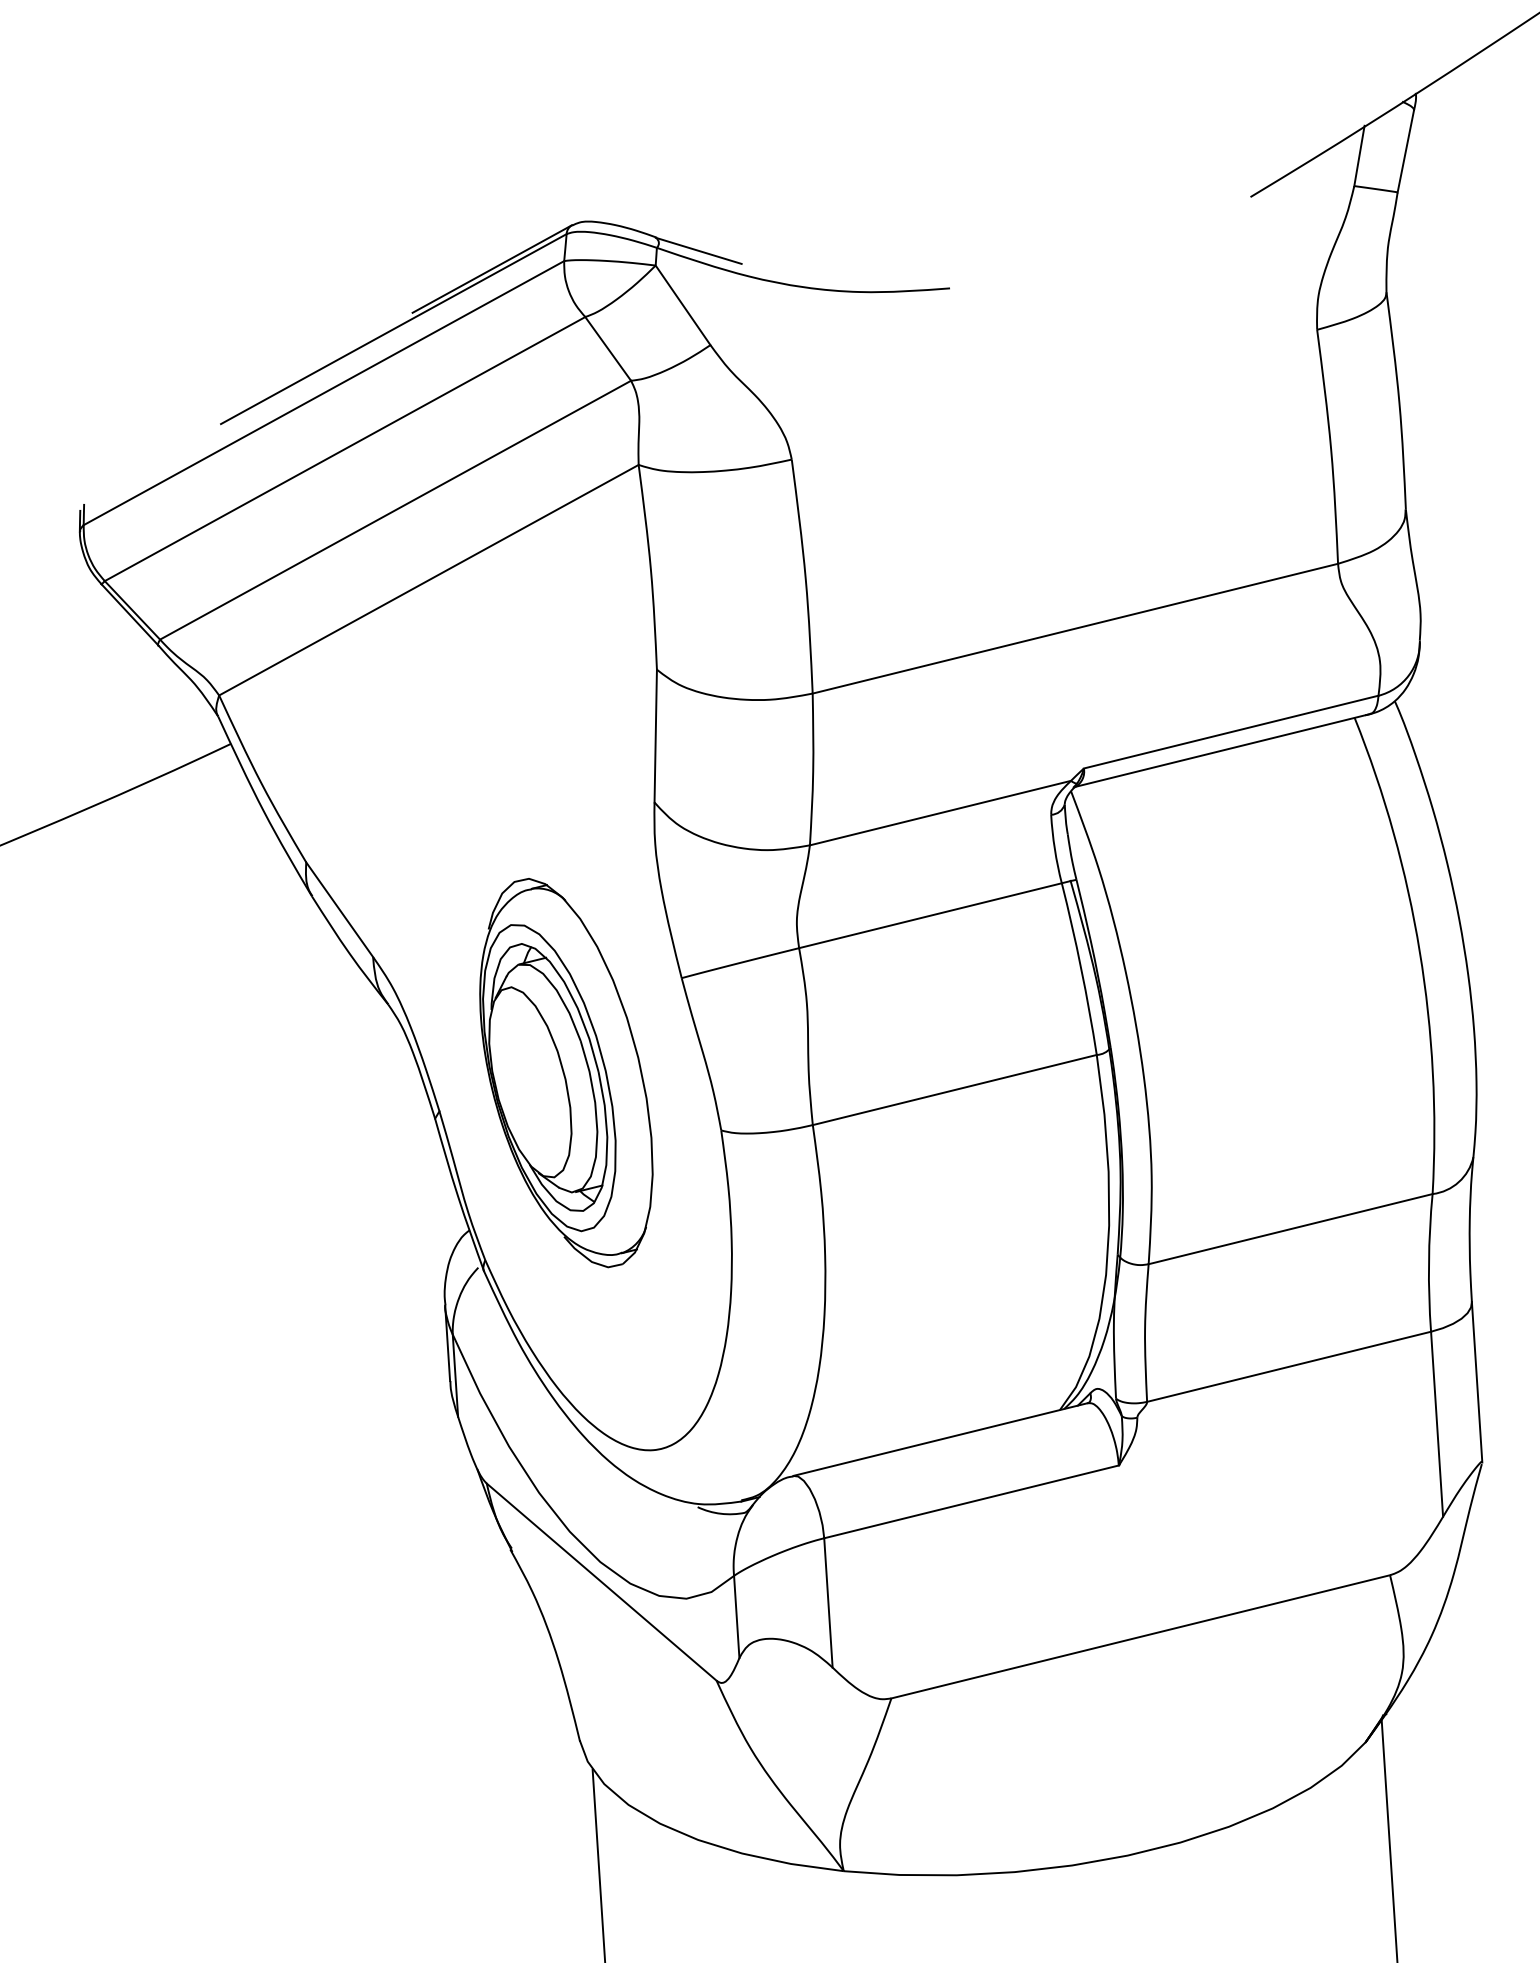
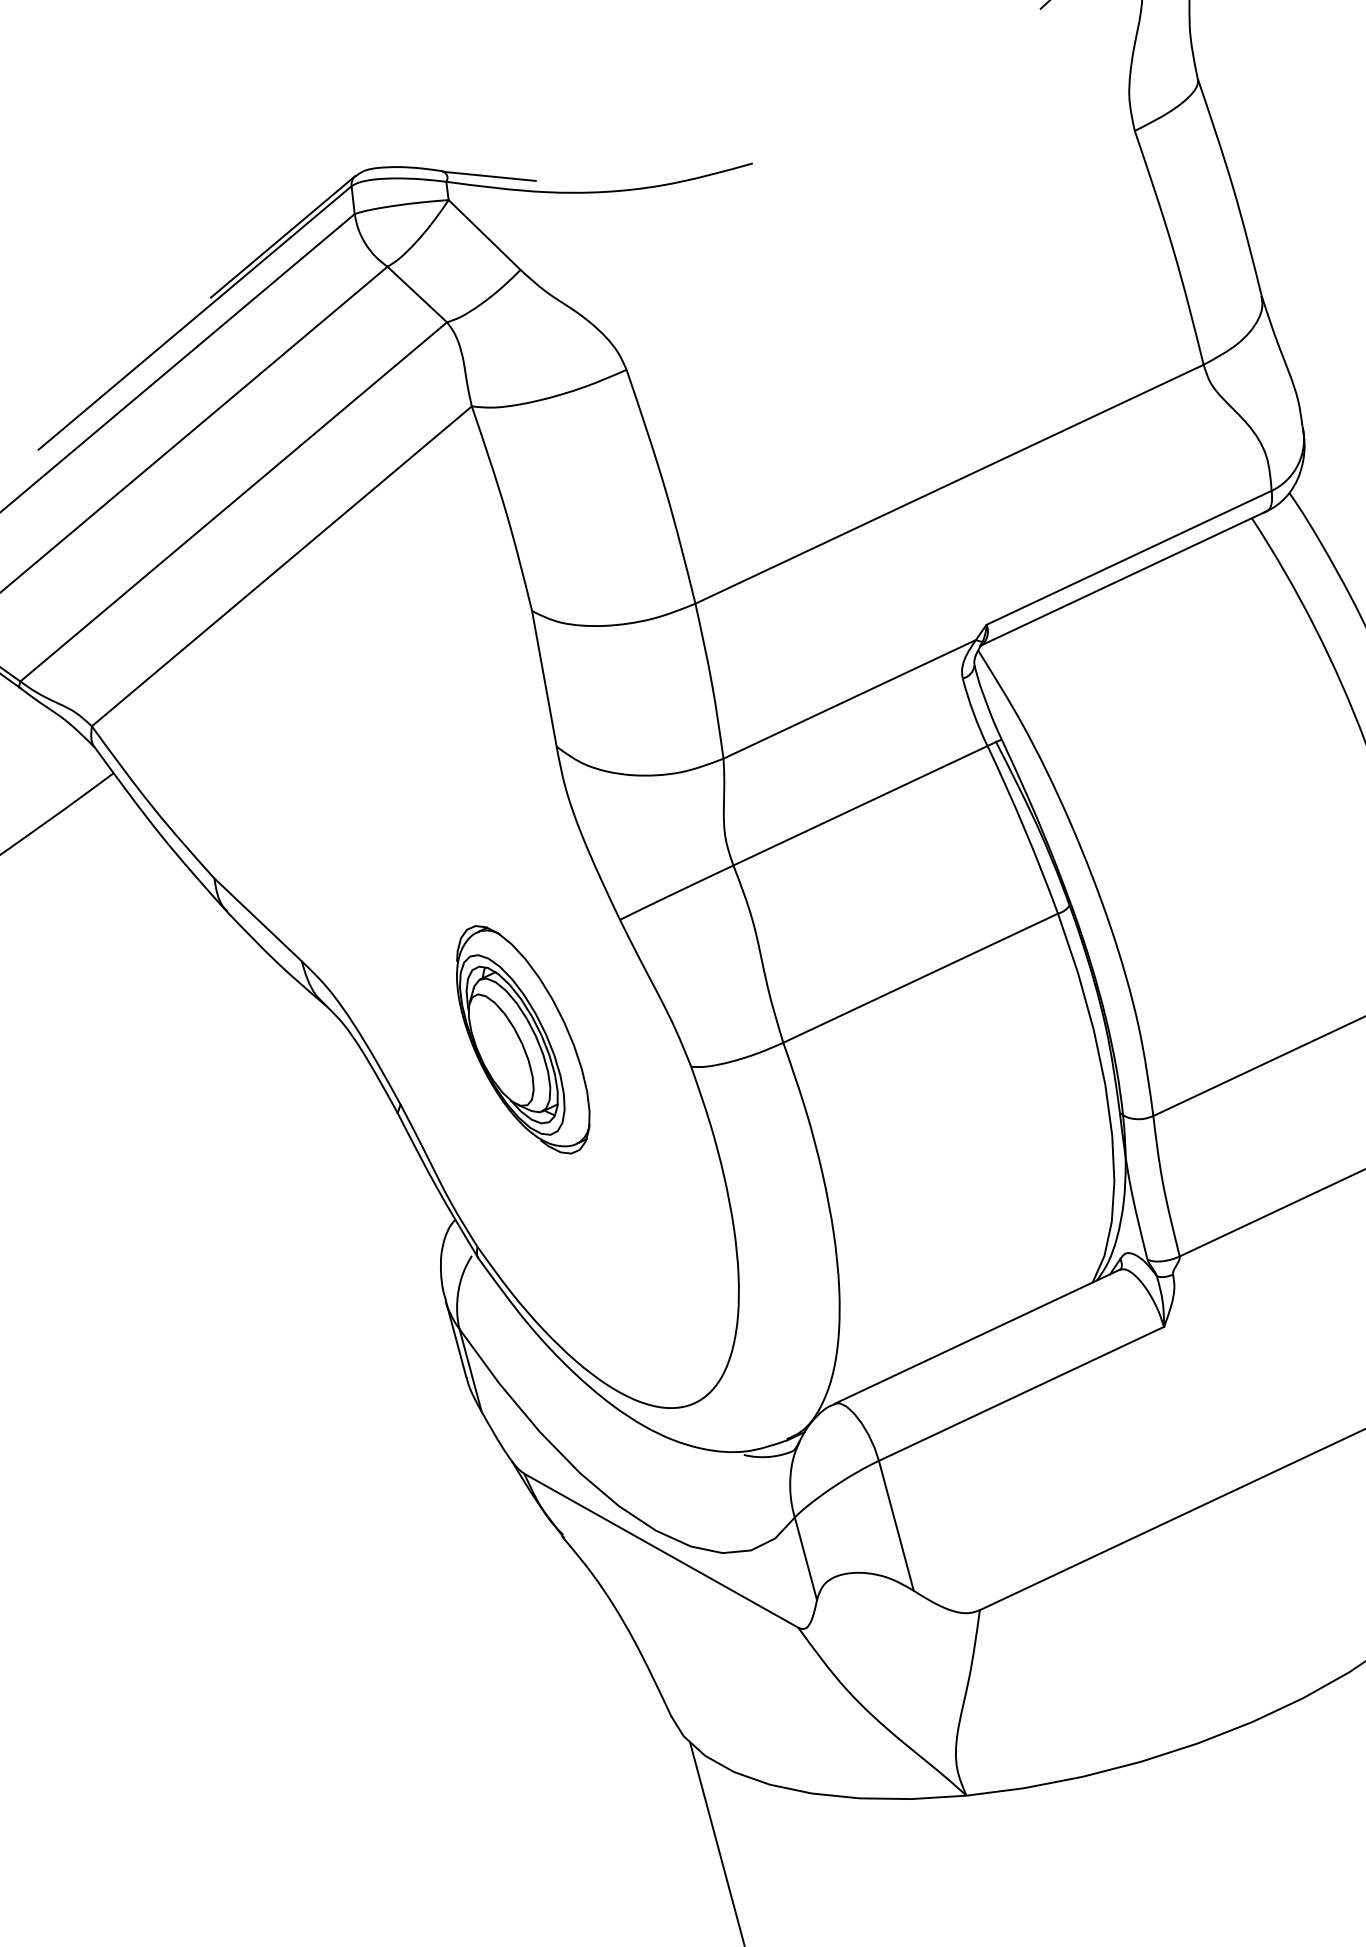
part: (566, 1073) -> (522, 1040), size x0.6

